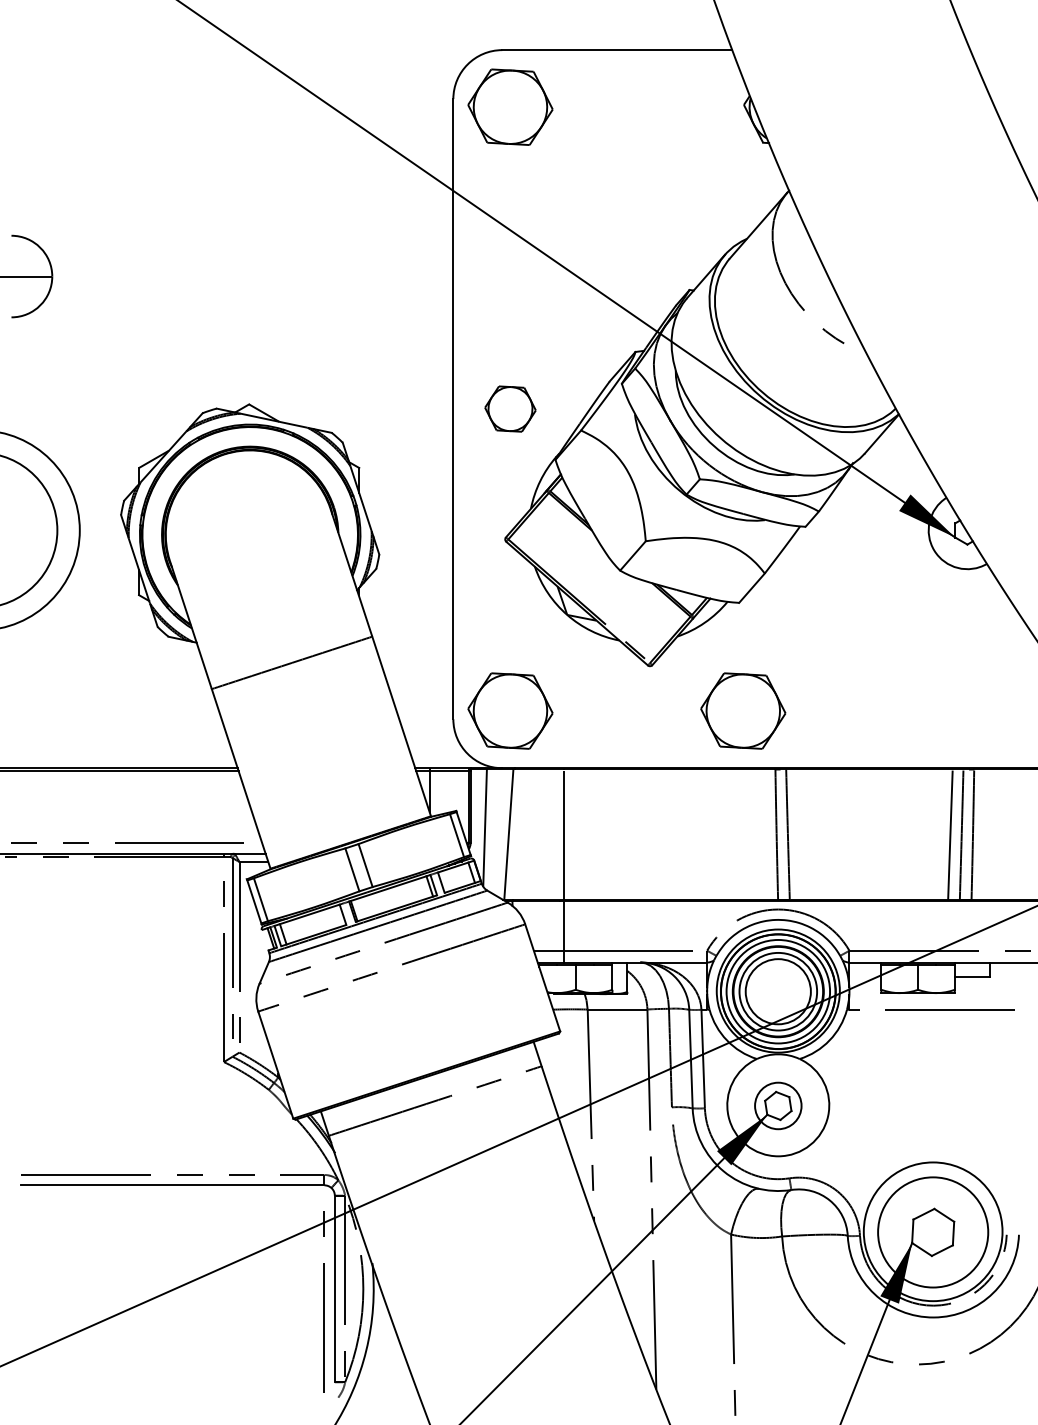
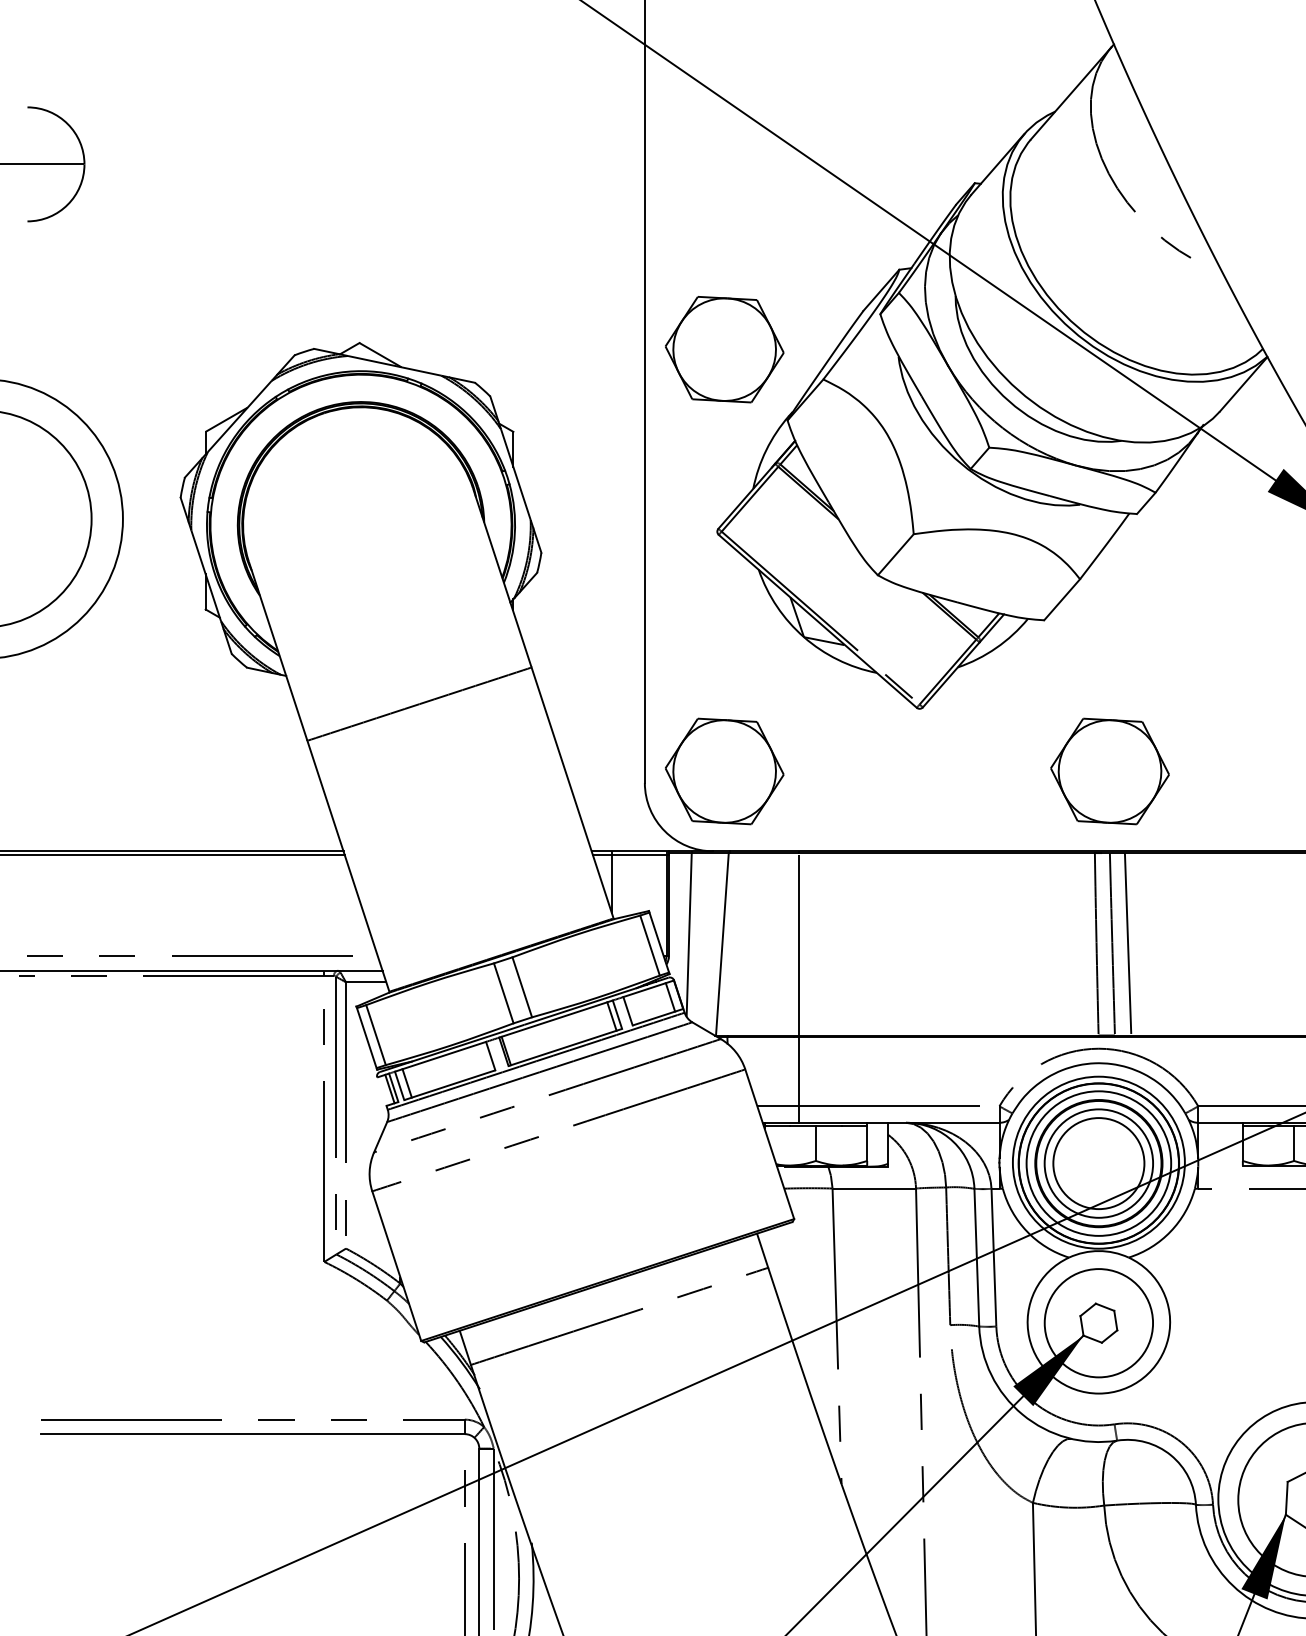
part: (510, 408) -> (724, 348), size x1.67
part: (743, 710) -> (1110, 770), moved
line: (798, 834) -> (1127, 943), added
circle: (778, 1105) -> (1099, 1322), size x1.67

